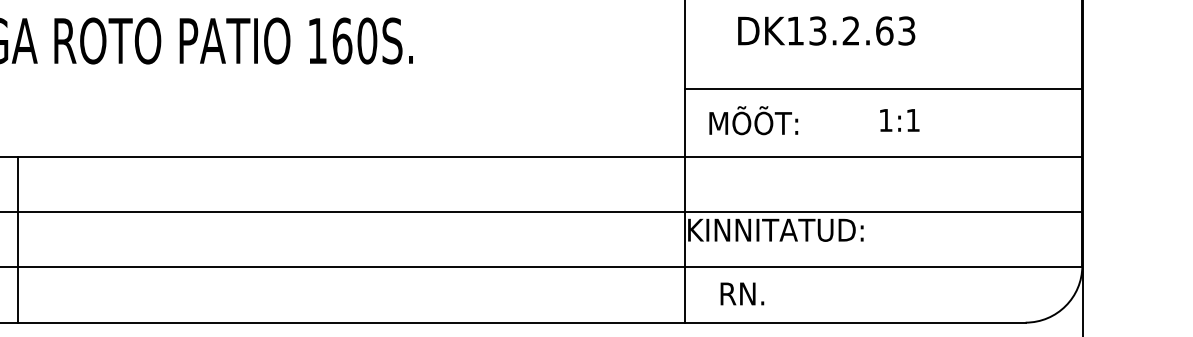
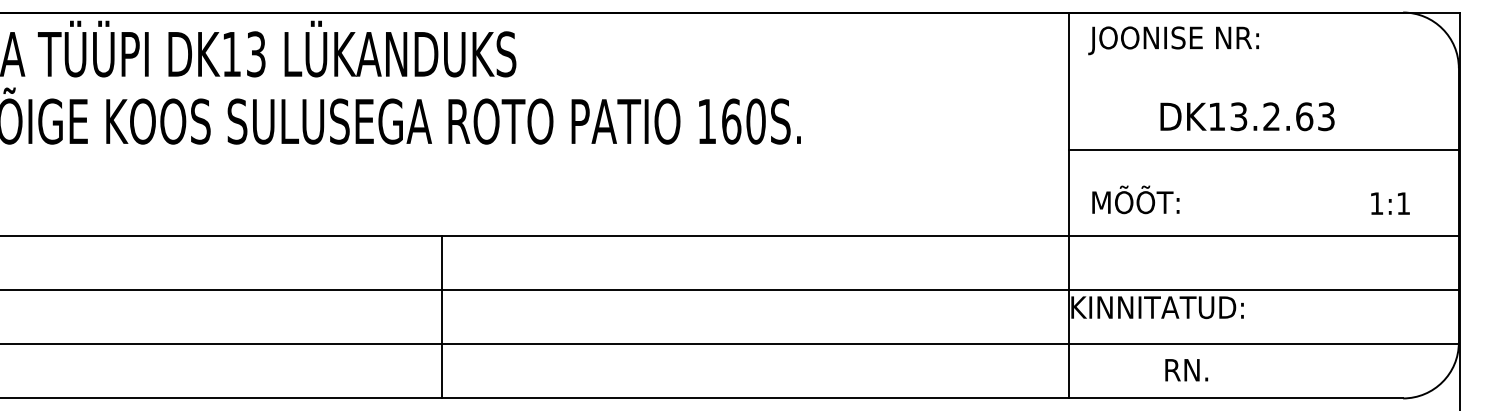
text: (826, 30) -> (1247, 116), moved
line: (883, 88) -> (1263, 149), moved
text: (899, 120) -> (1390, 203), moved
line: (17, 239) -> (442, 316), moved
text: (742, 294) -> (1186, 370), moved

